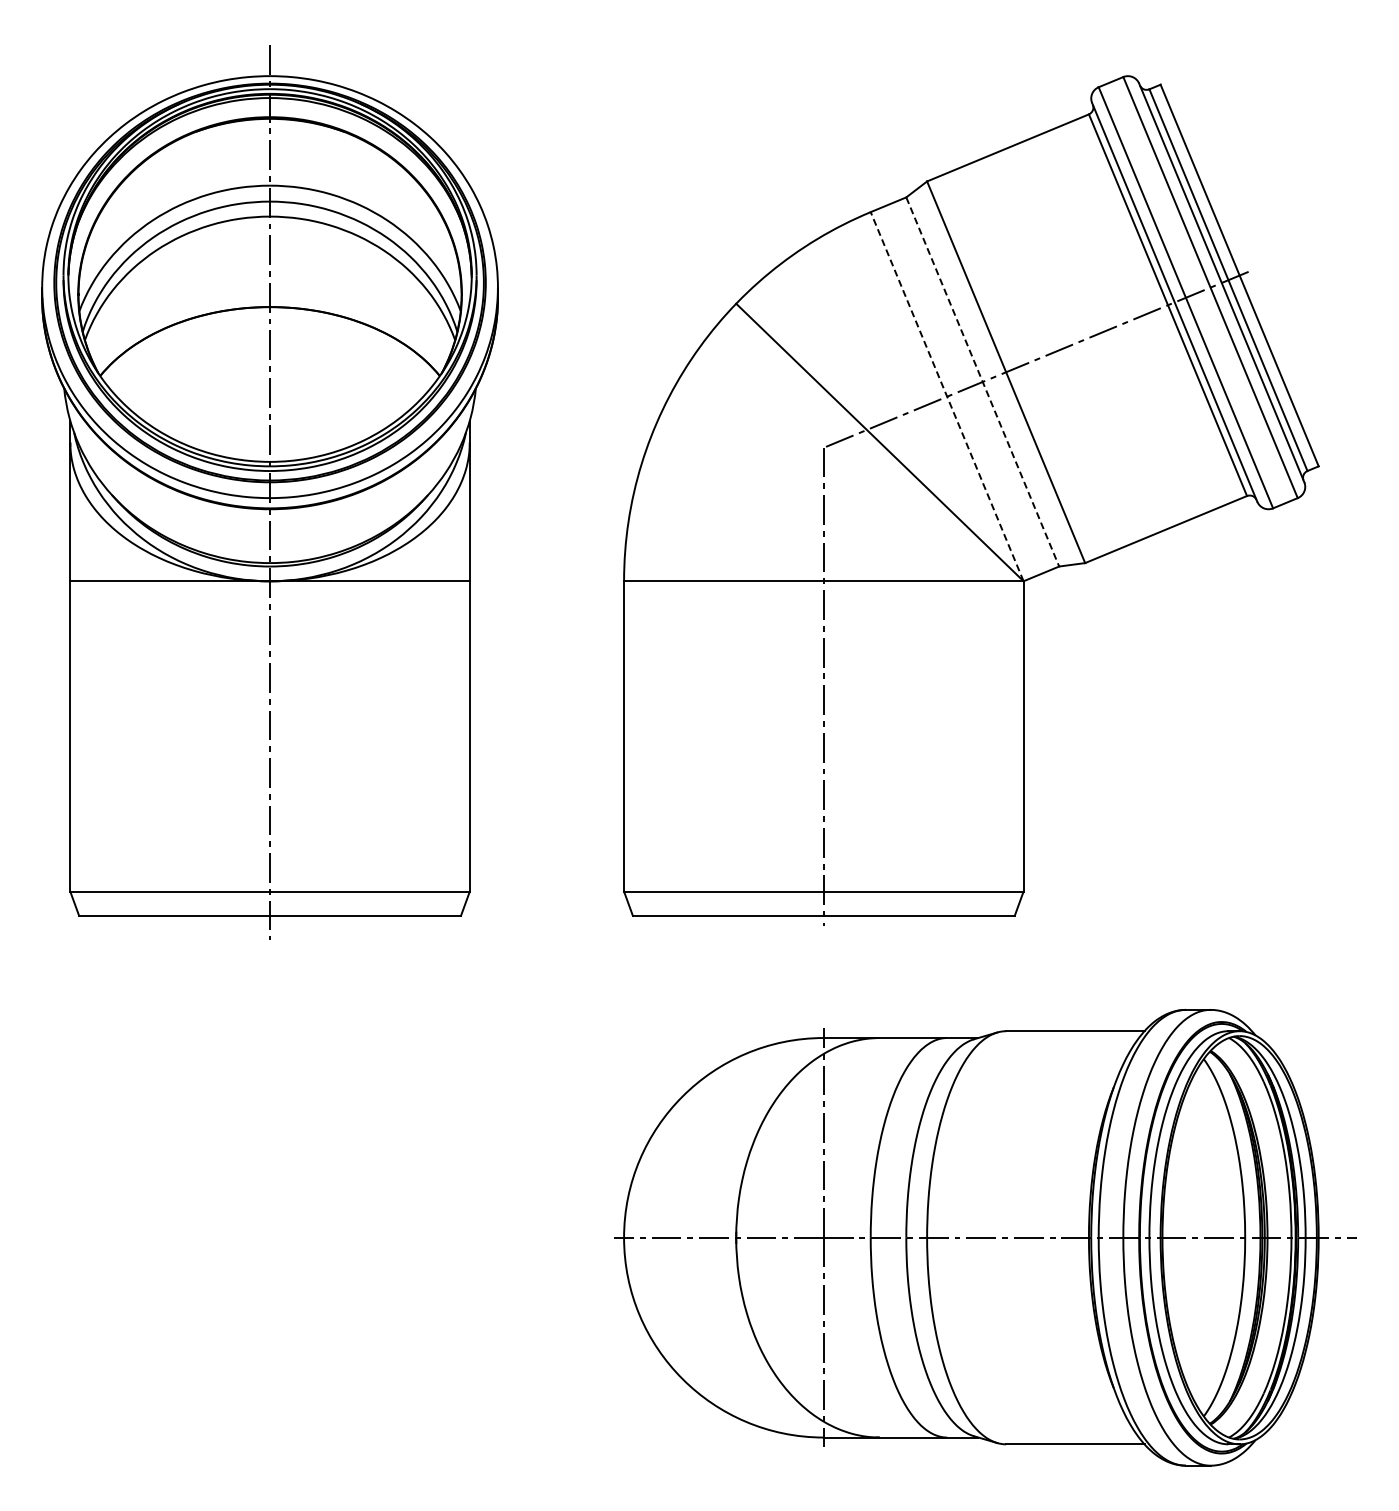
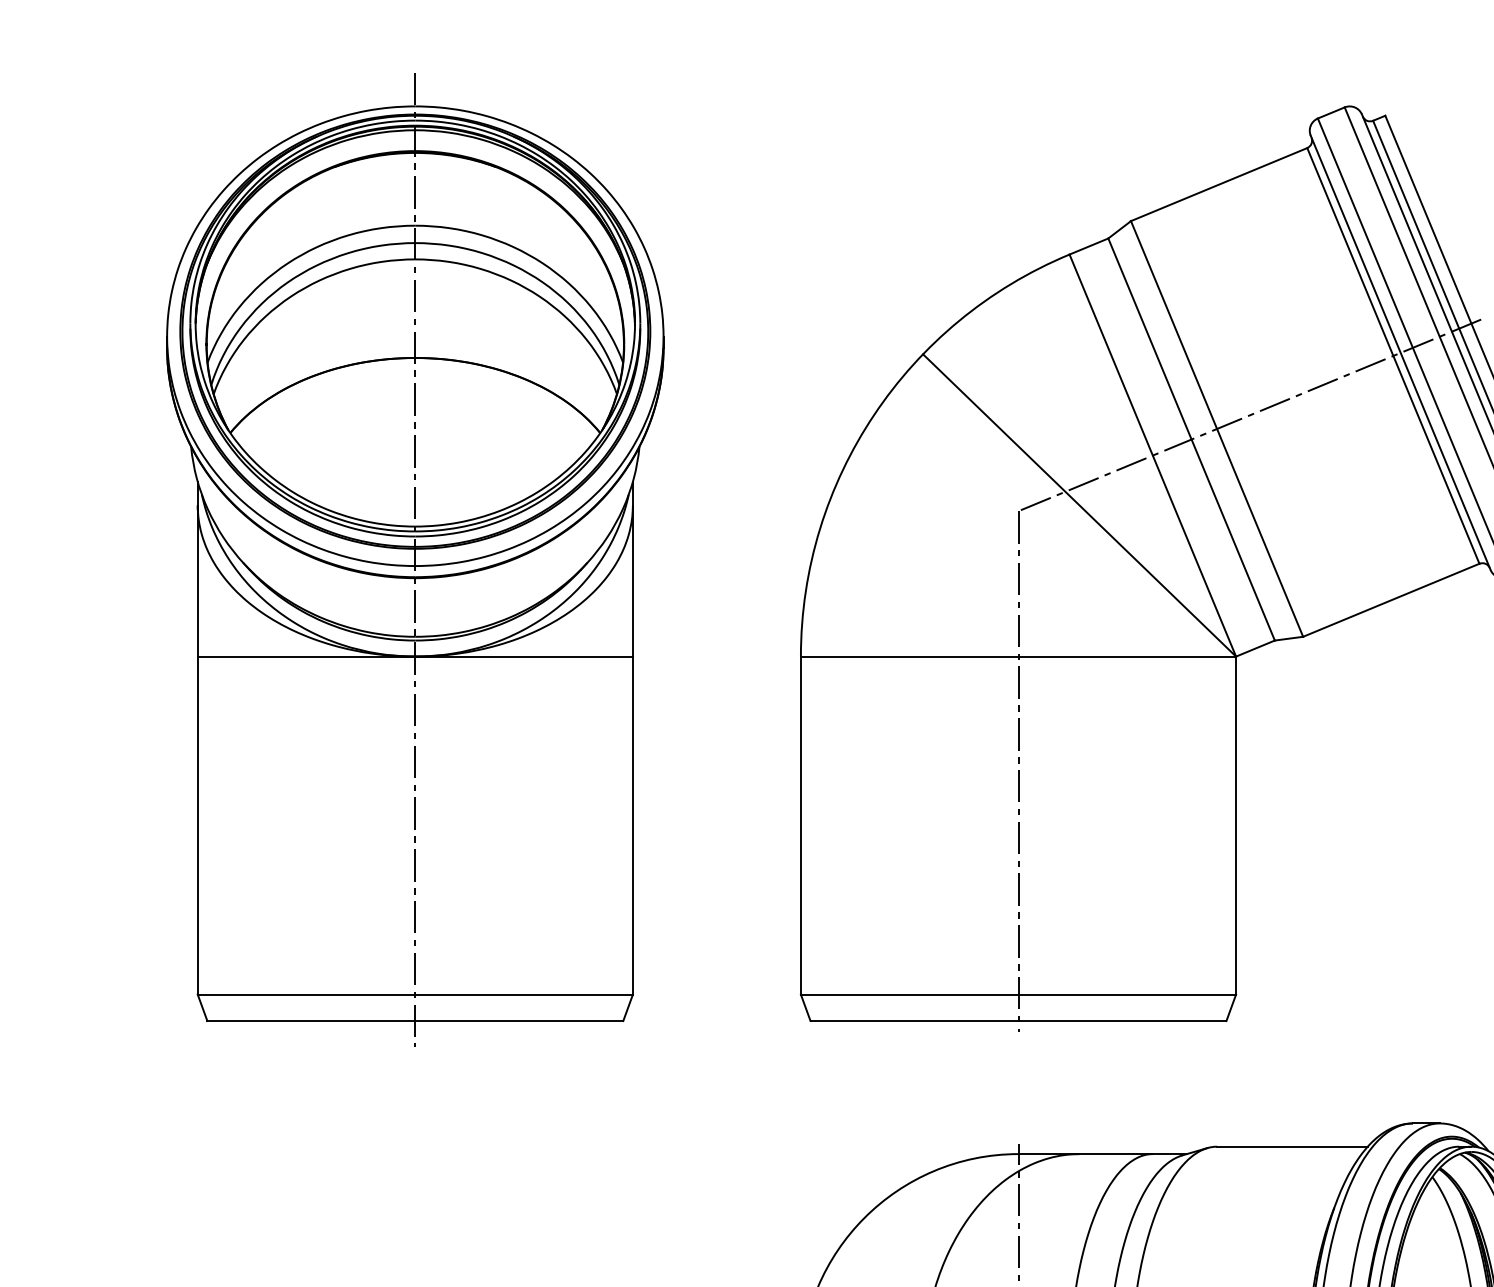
line: (982, 381) -> (1191, 439), dashed -> solid
line: (947, 396) -> (1153, 455), dashed -> solid

